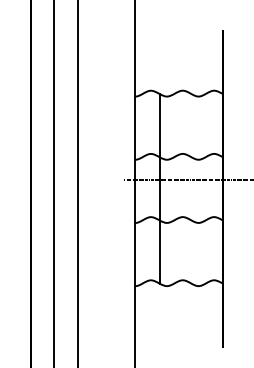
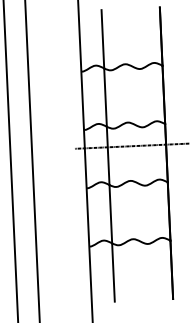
line: (159, 62) -> (102, 39), added
line: (159, 314) -> (113, 271), added

